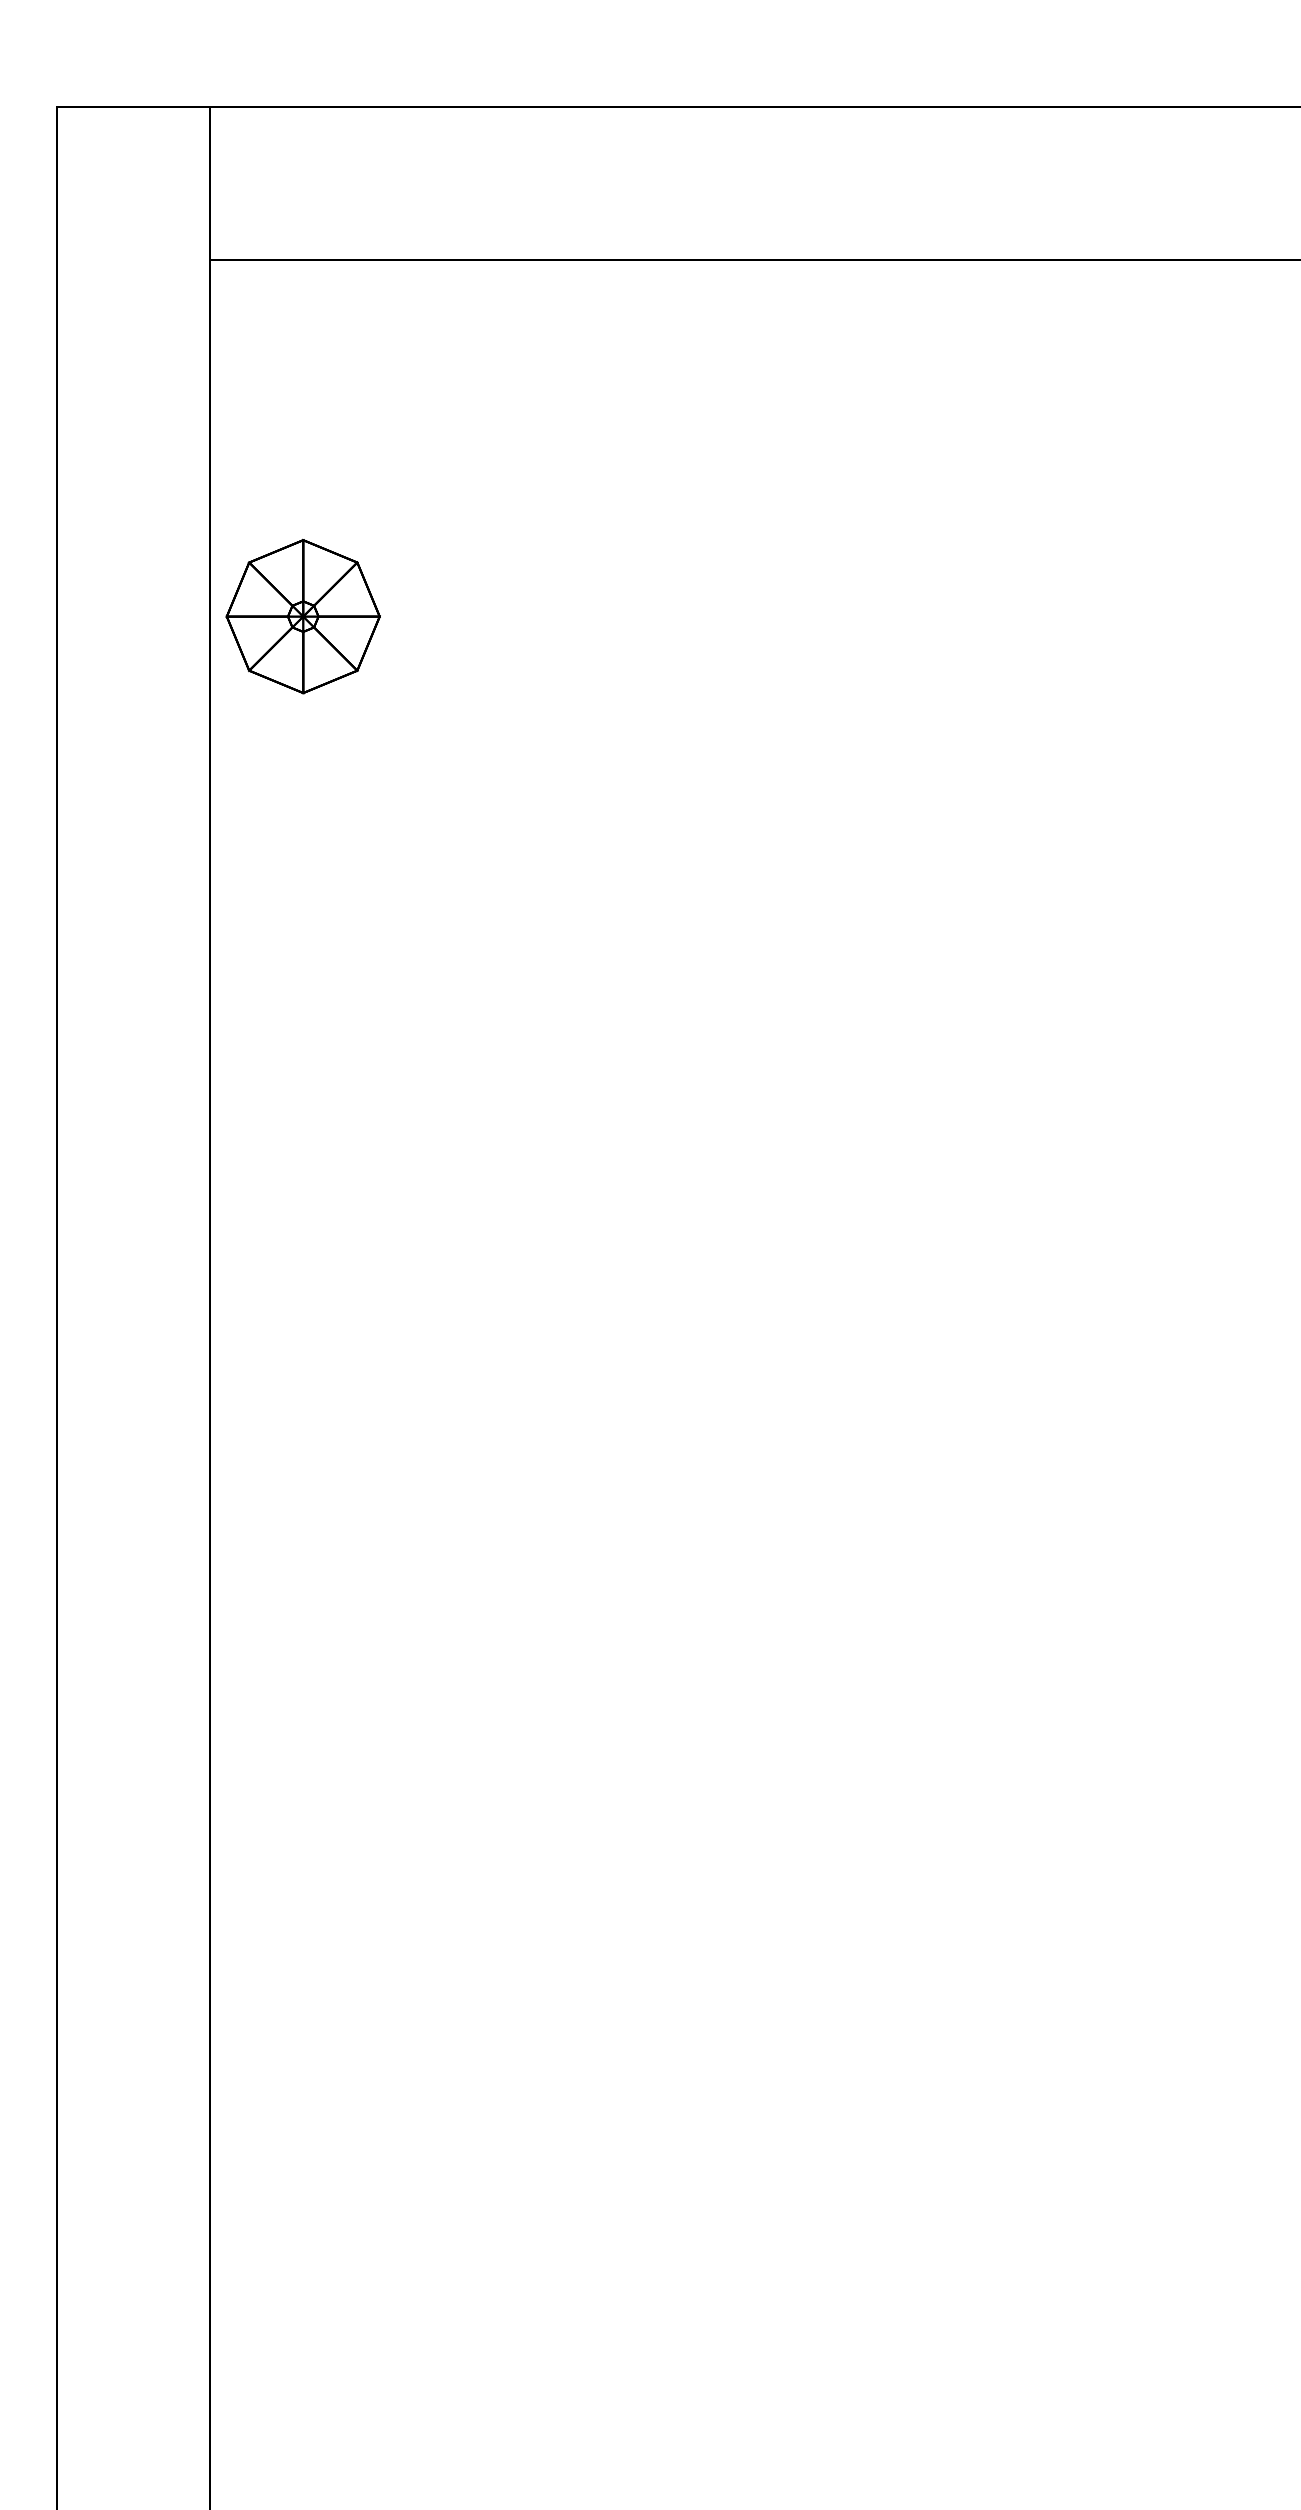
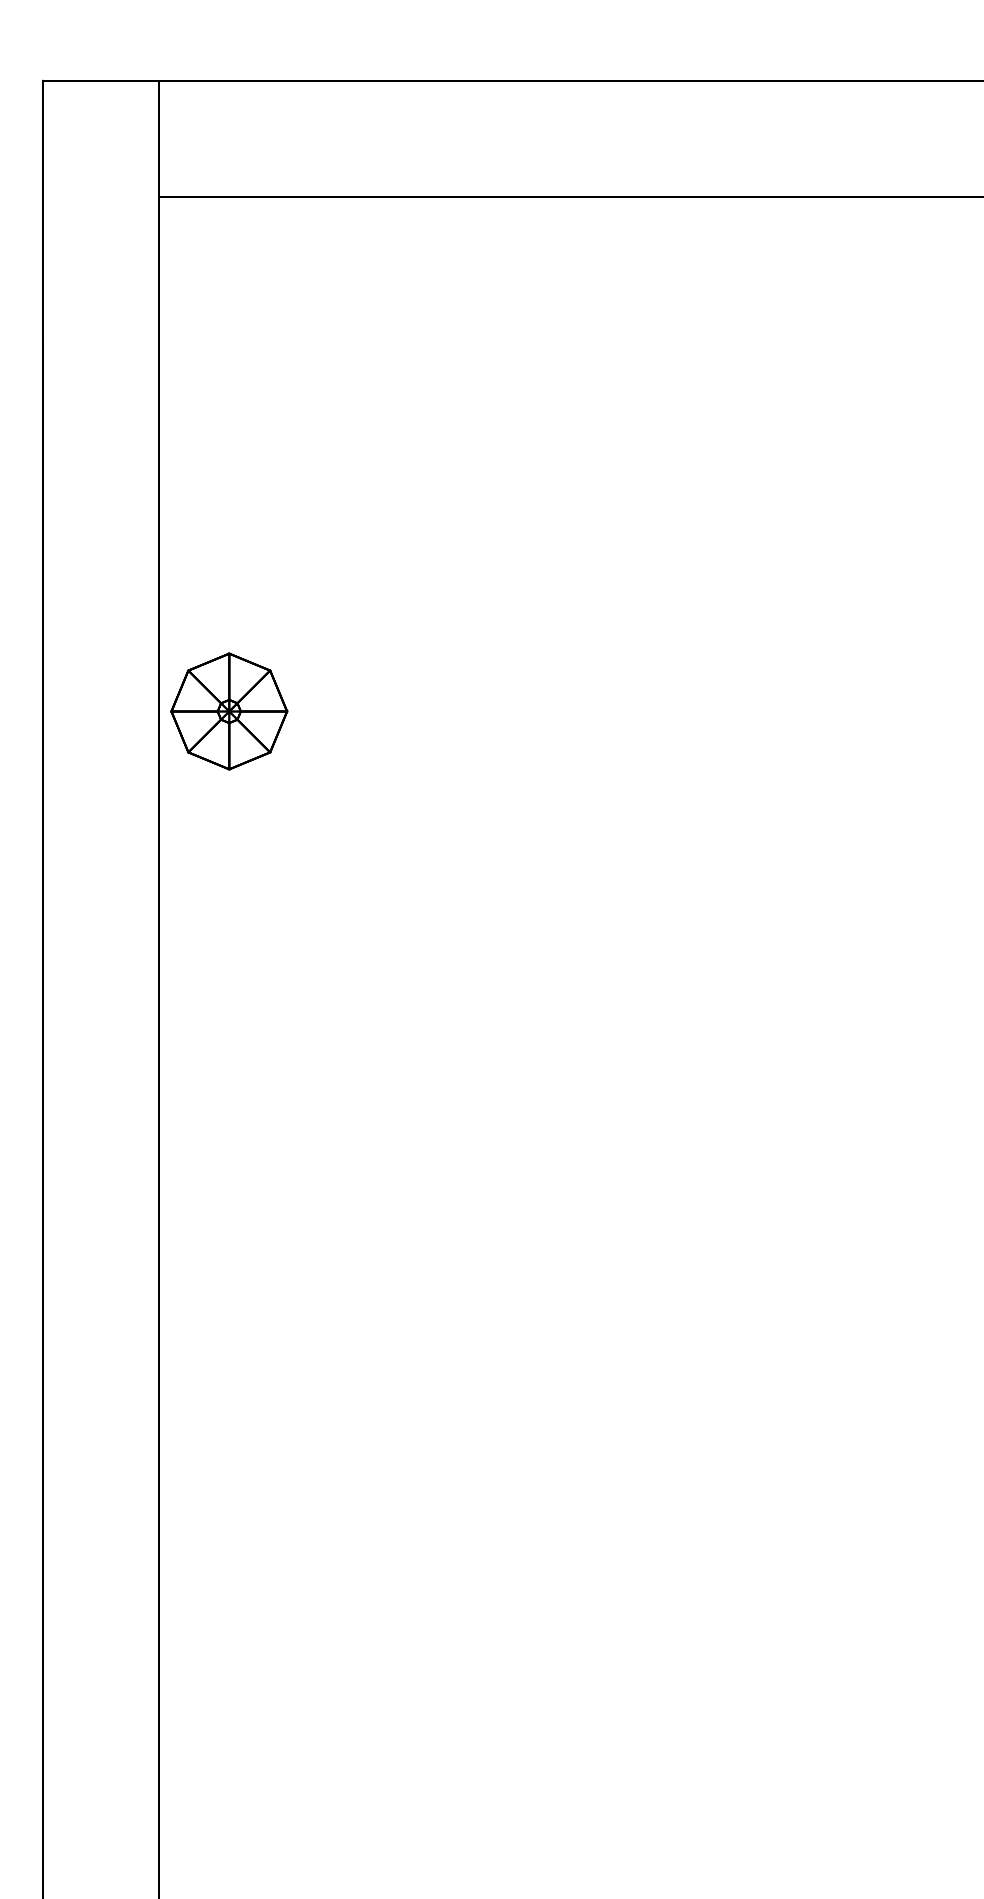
part: (303, 616) -> (229, 711), moved

